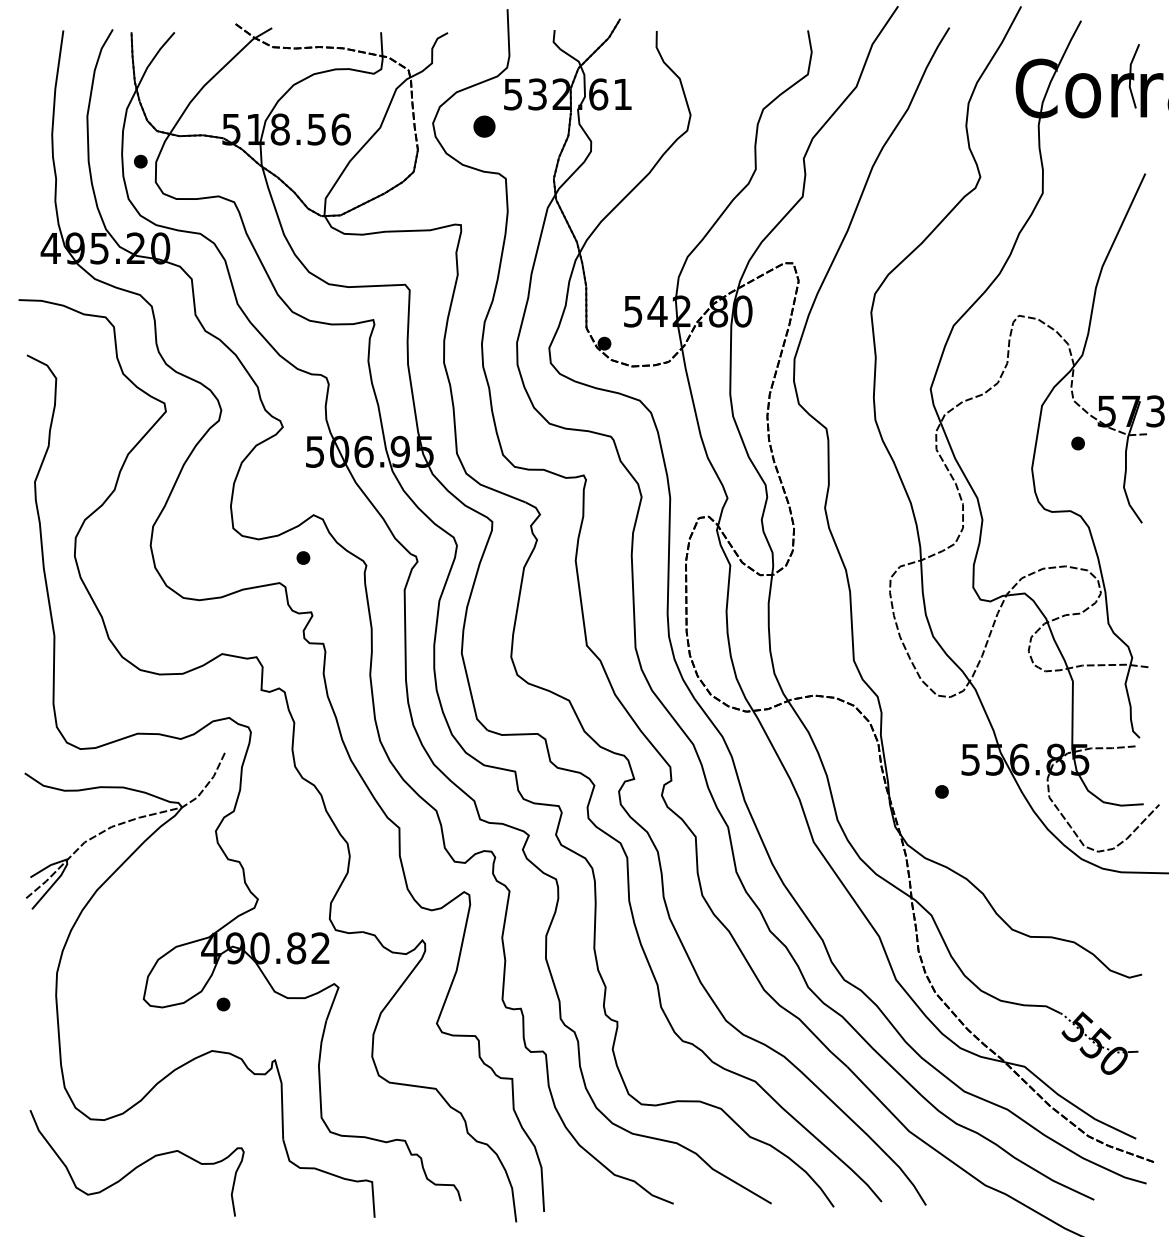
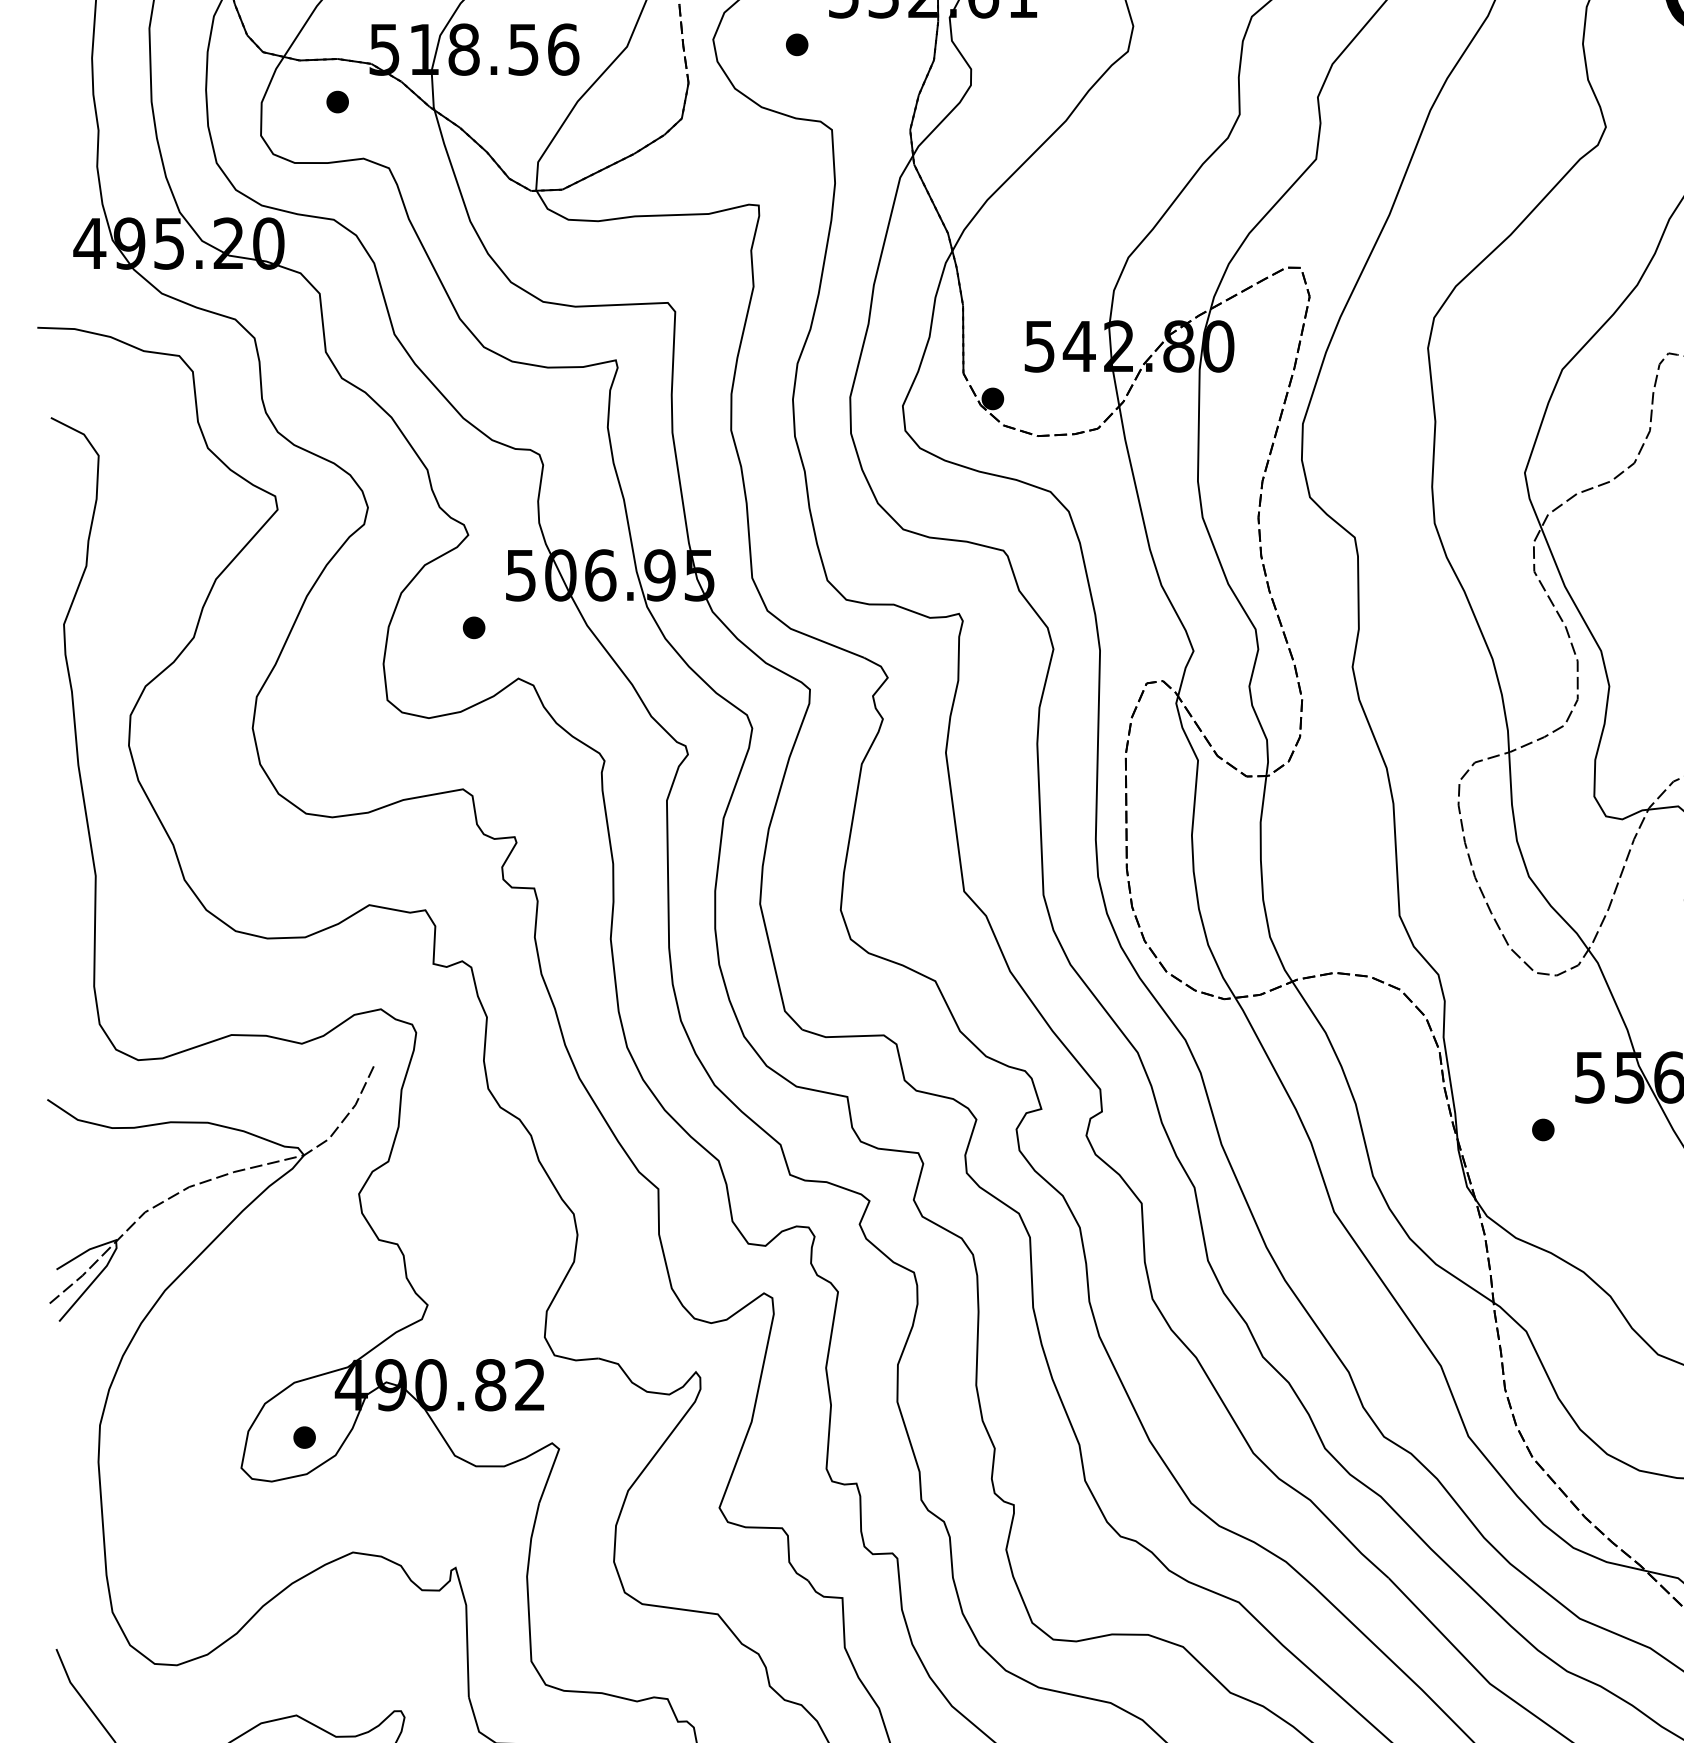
part: (484, 126) -> (797, 44), size x0.62
part: (140, 161) -> (337, 101), moved
part: (303, 557) -> (474, 626), moved
part: (223, 1004) -> (304, 1437), moved

